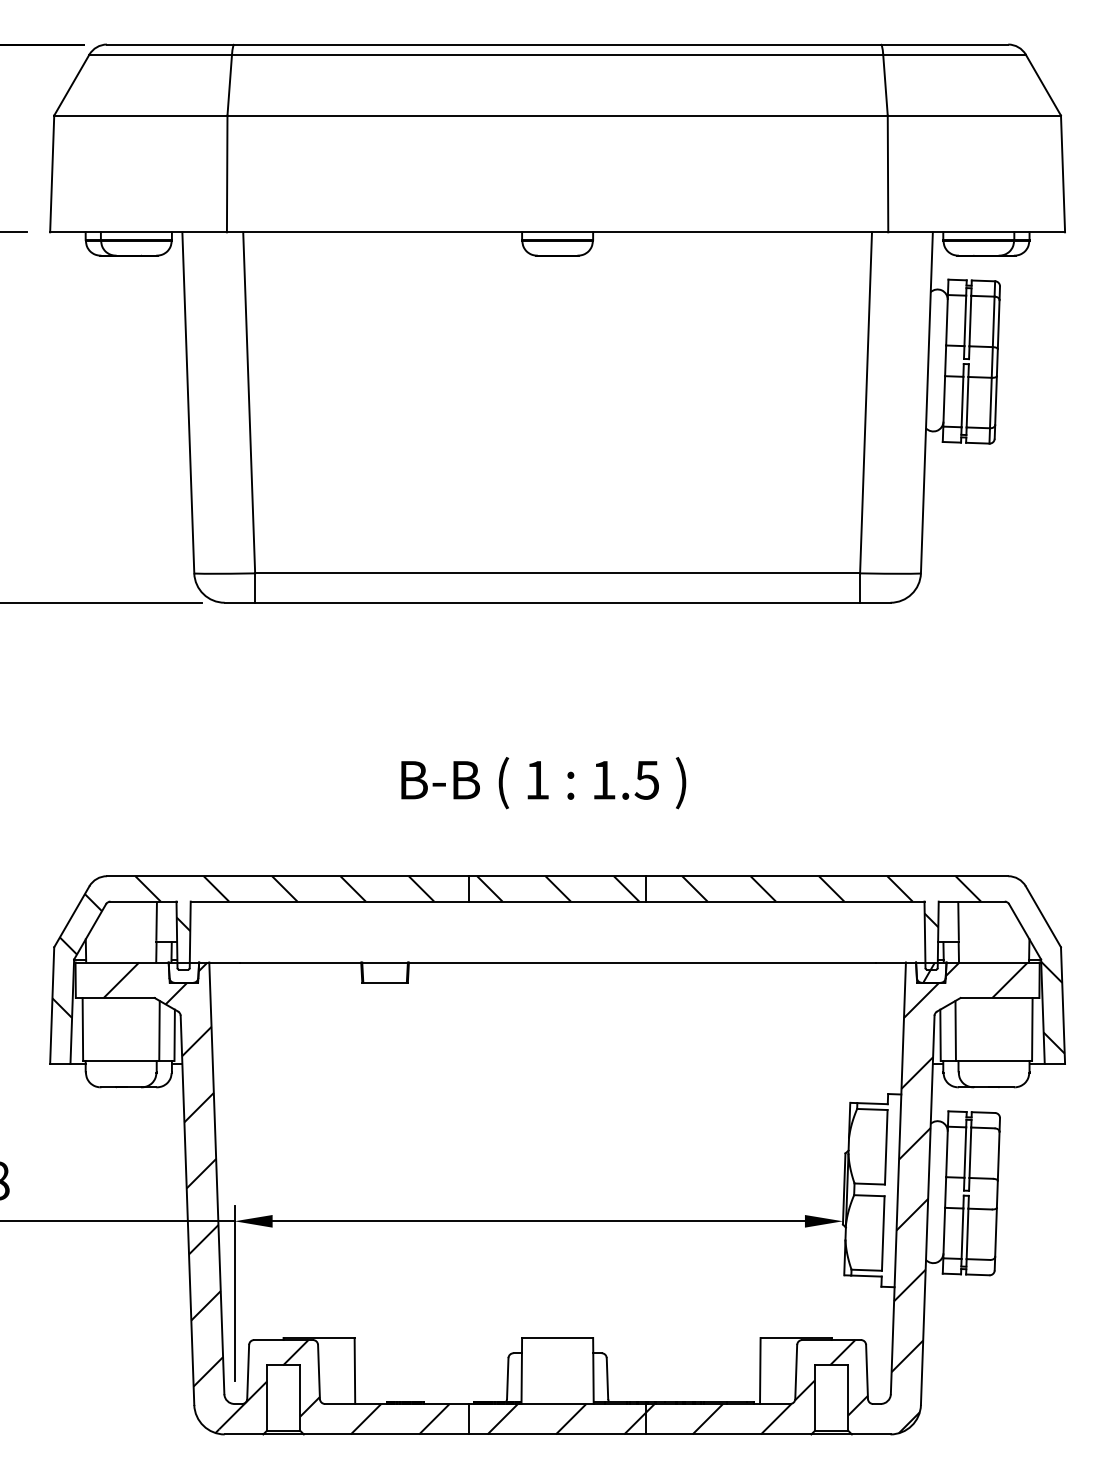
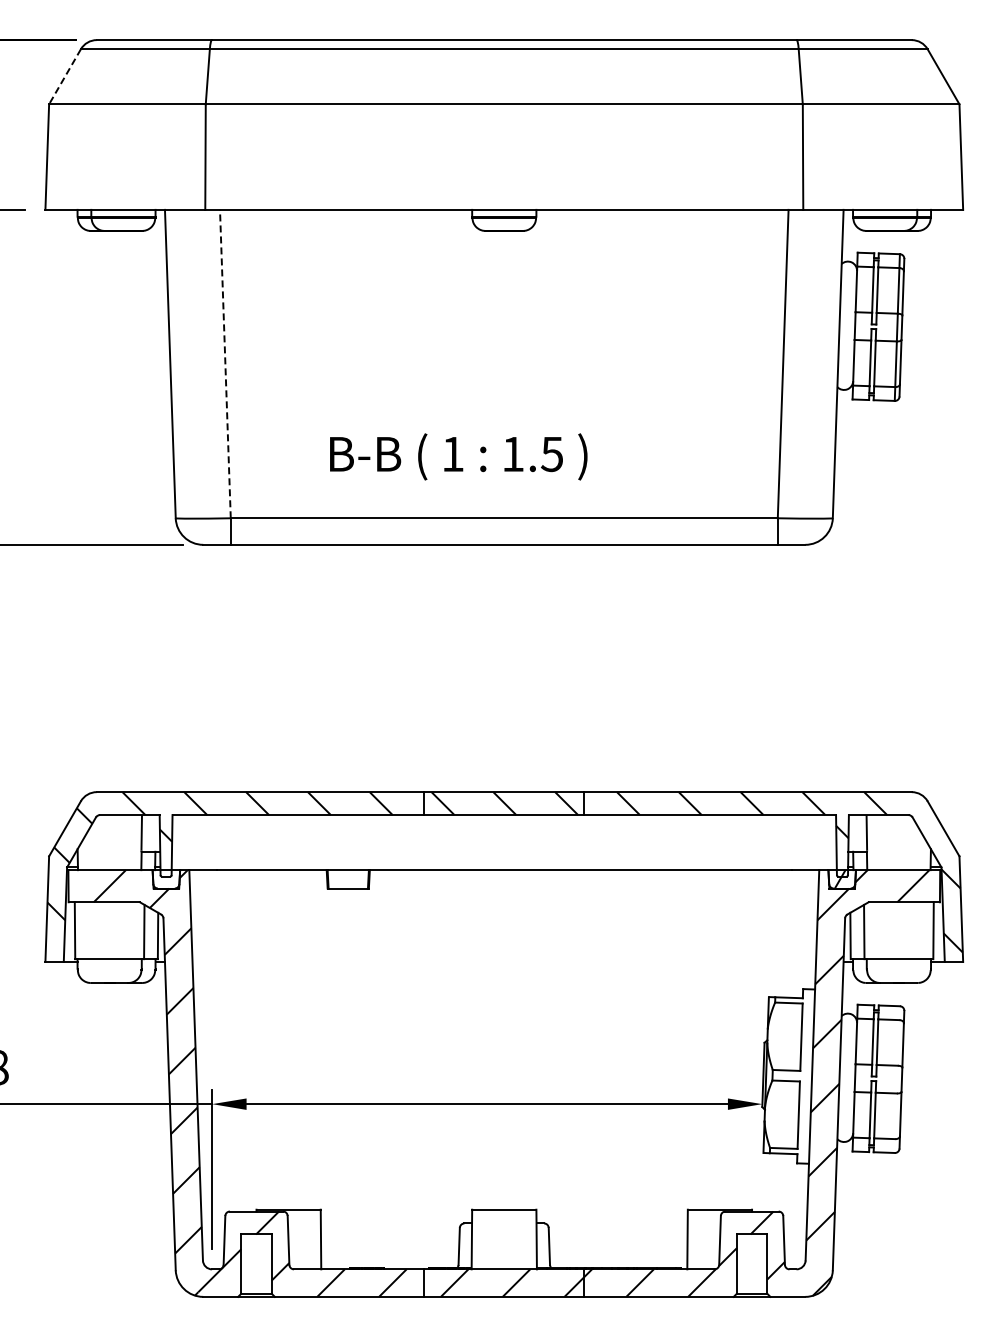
line: (72, 84) -> (65, 76), solid -> dashed
line: (249, 402) -> (225, 363), solid -> dashed
text: (543, 782) -> (458, 456), moved

